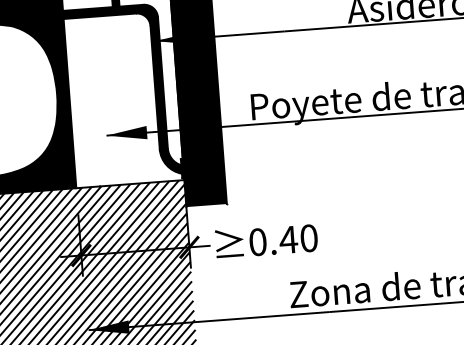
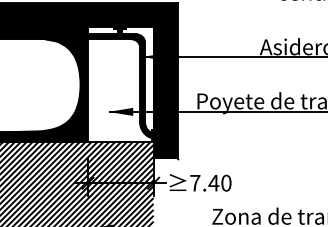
text: (258, 240) -> (195, 182), 0.40 -> 7.40

